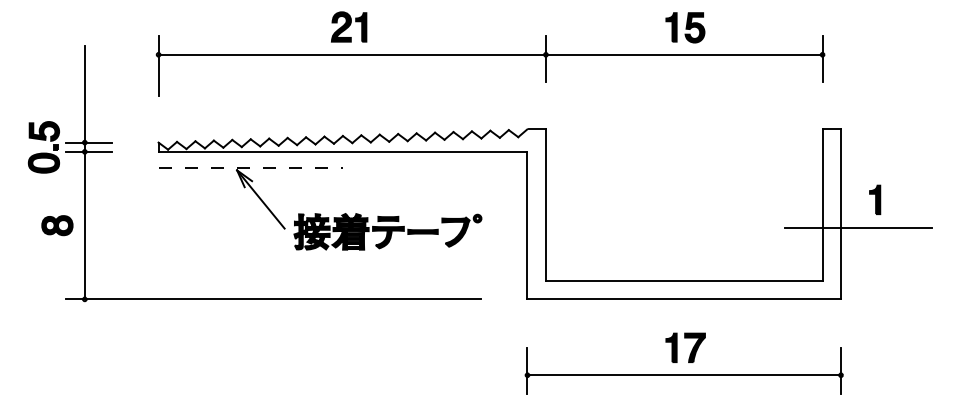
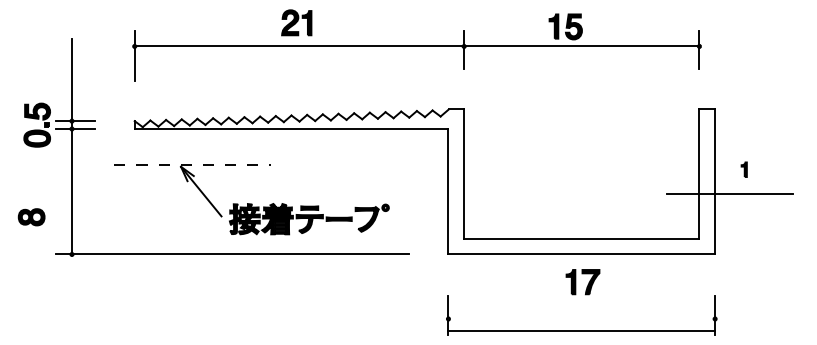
part: (685, 27) -> (565, 26), moved
part: (875, 199) -> (744, 169), size x0.6
part: (320, 208) -> (252, 199), moved
part: (57, 225) -> (31, 217), moved
part: (691, 350) -> (587, 284), moved
line: (684, 375) -> (582, 331), moved

